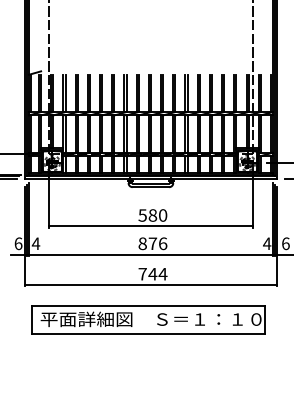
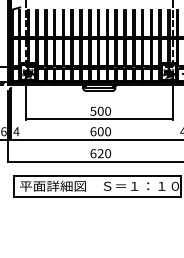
text: (152, 215) -> (100, 111), 580 -> 500
text: (152, 243) -> (100, 131), 876 -> 600
text: (152, 273) -> (100, 153), 744 -> 620

